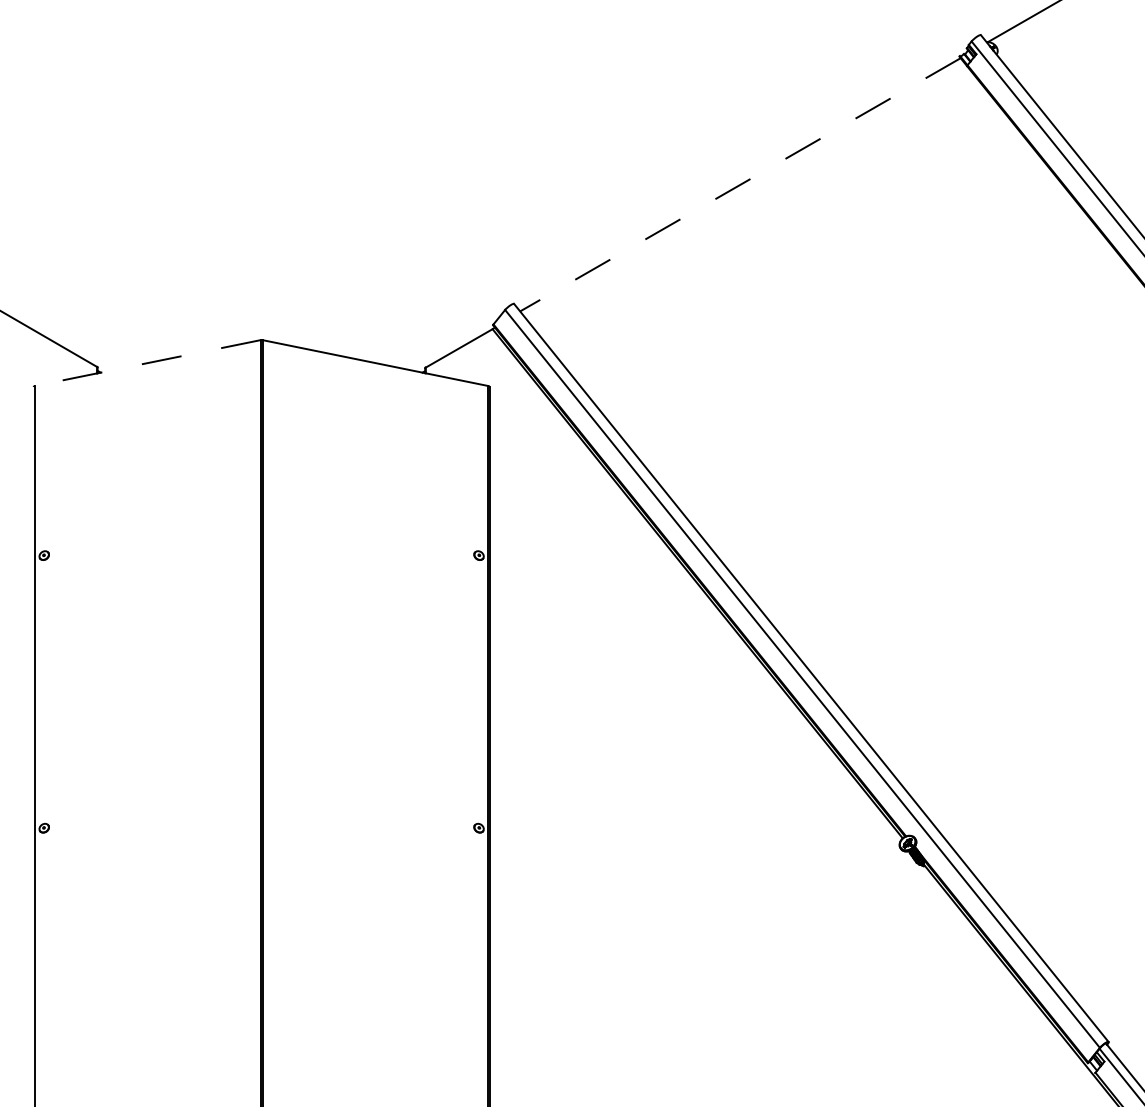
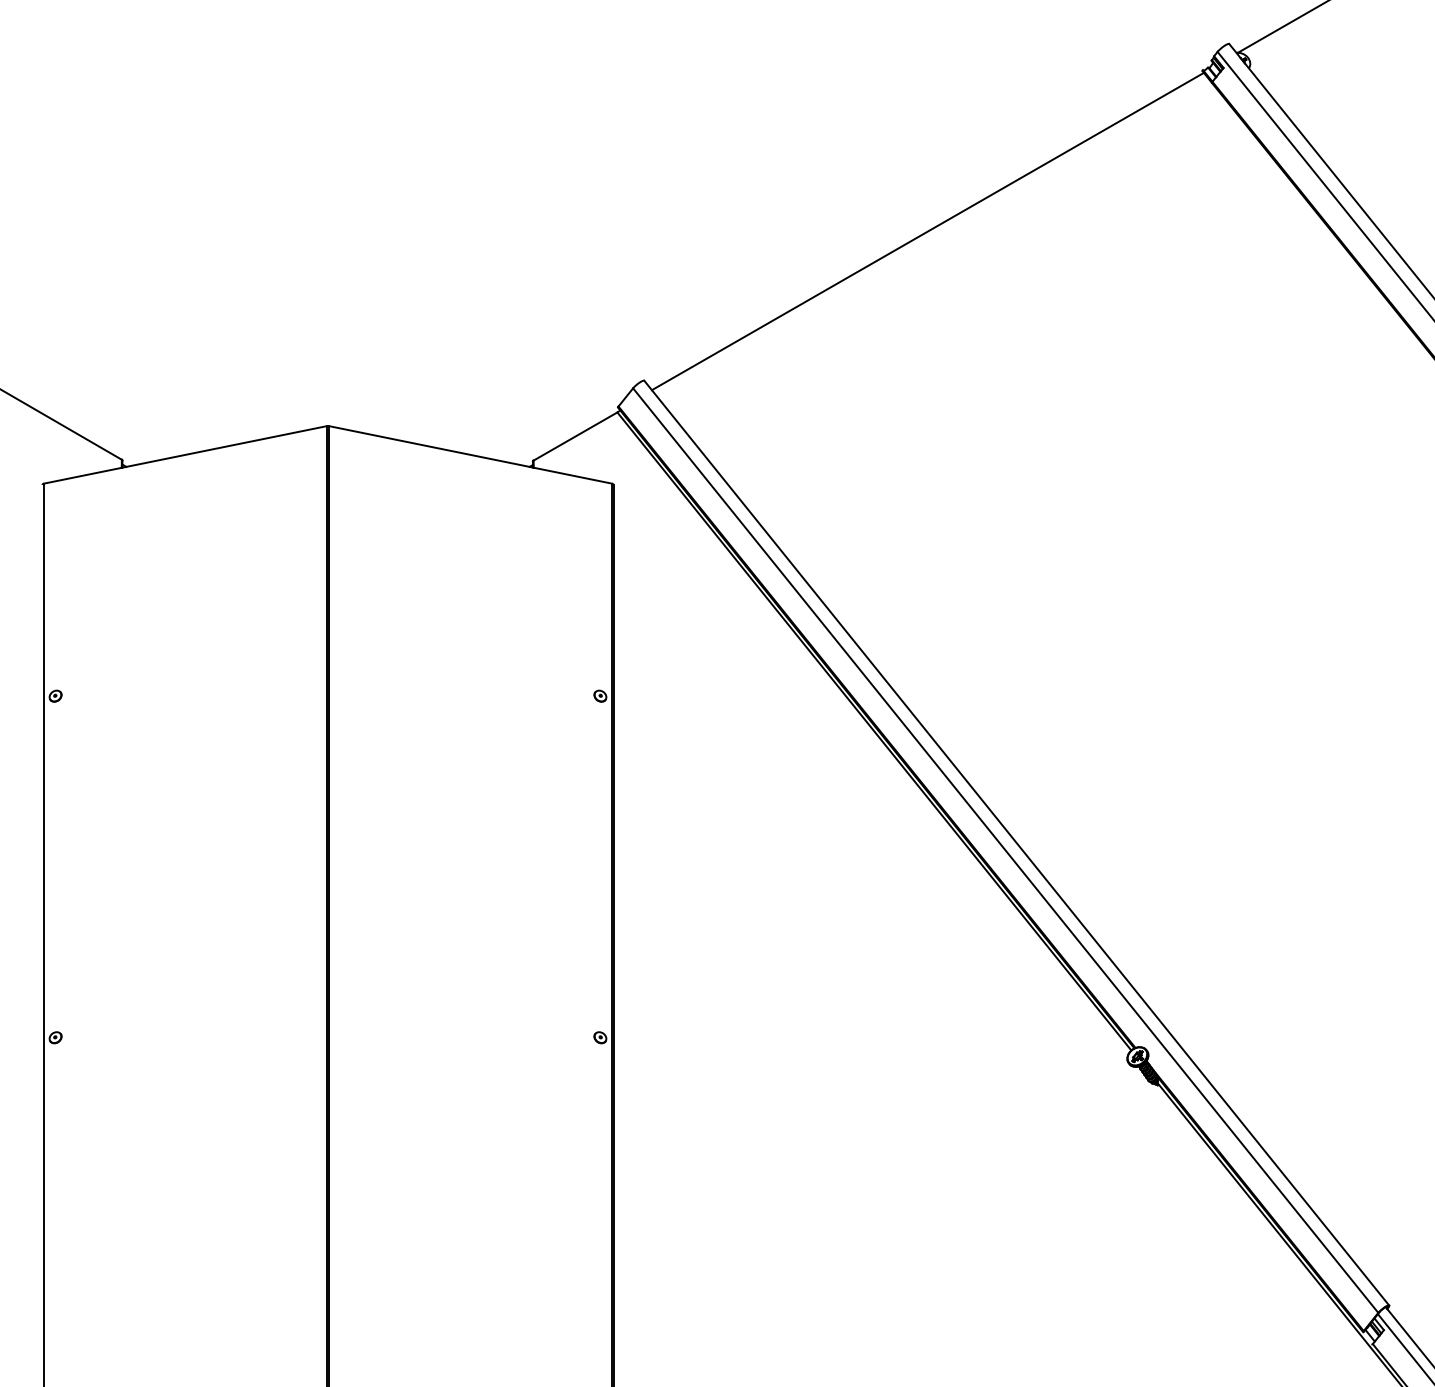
line: (739, 185) -> (926, 232), dashed -> solid
line: (147, 363) -> (184, 455), dashed -> solid

